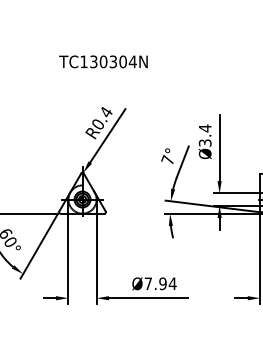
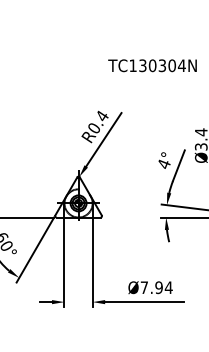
text: (103, 61) -> (152, 65), moved
text: (167, 159) -> (163, 163), 7° -> 4°

